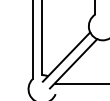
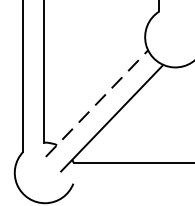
line: (66, 56) -> (96, 102), solid -> dashed

